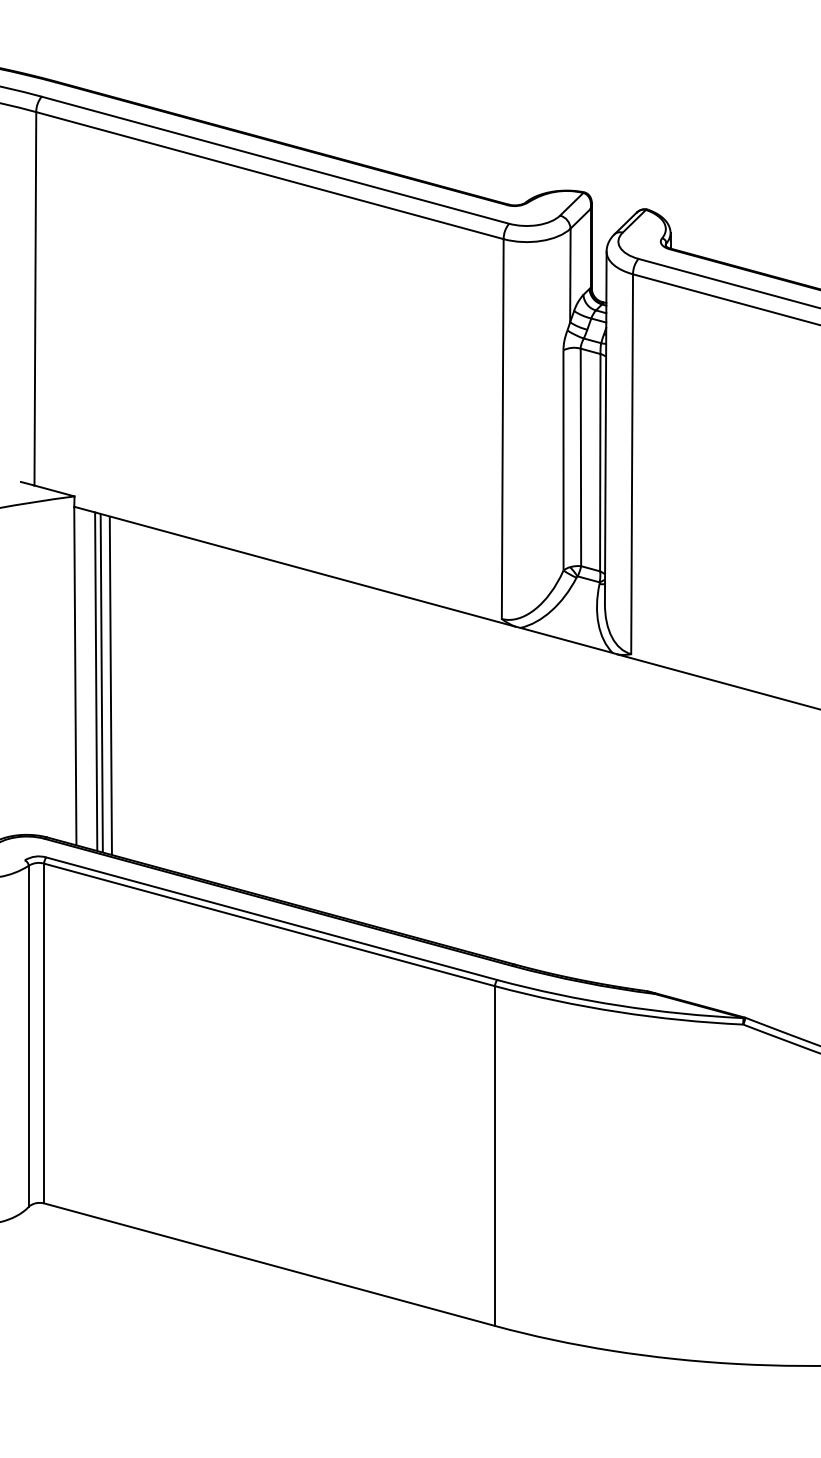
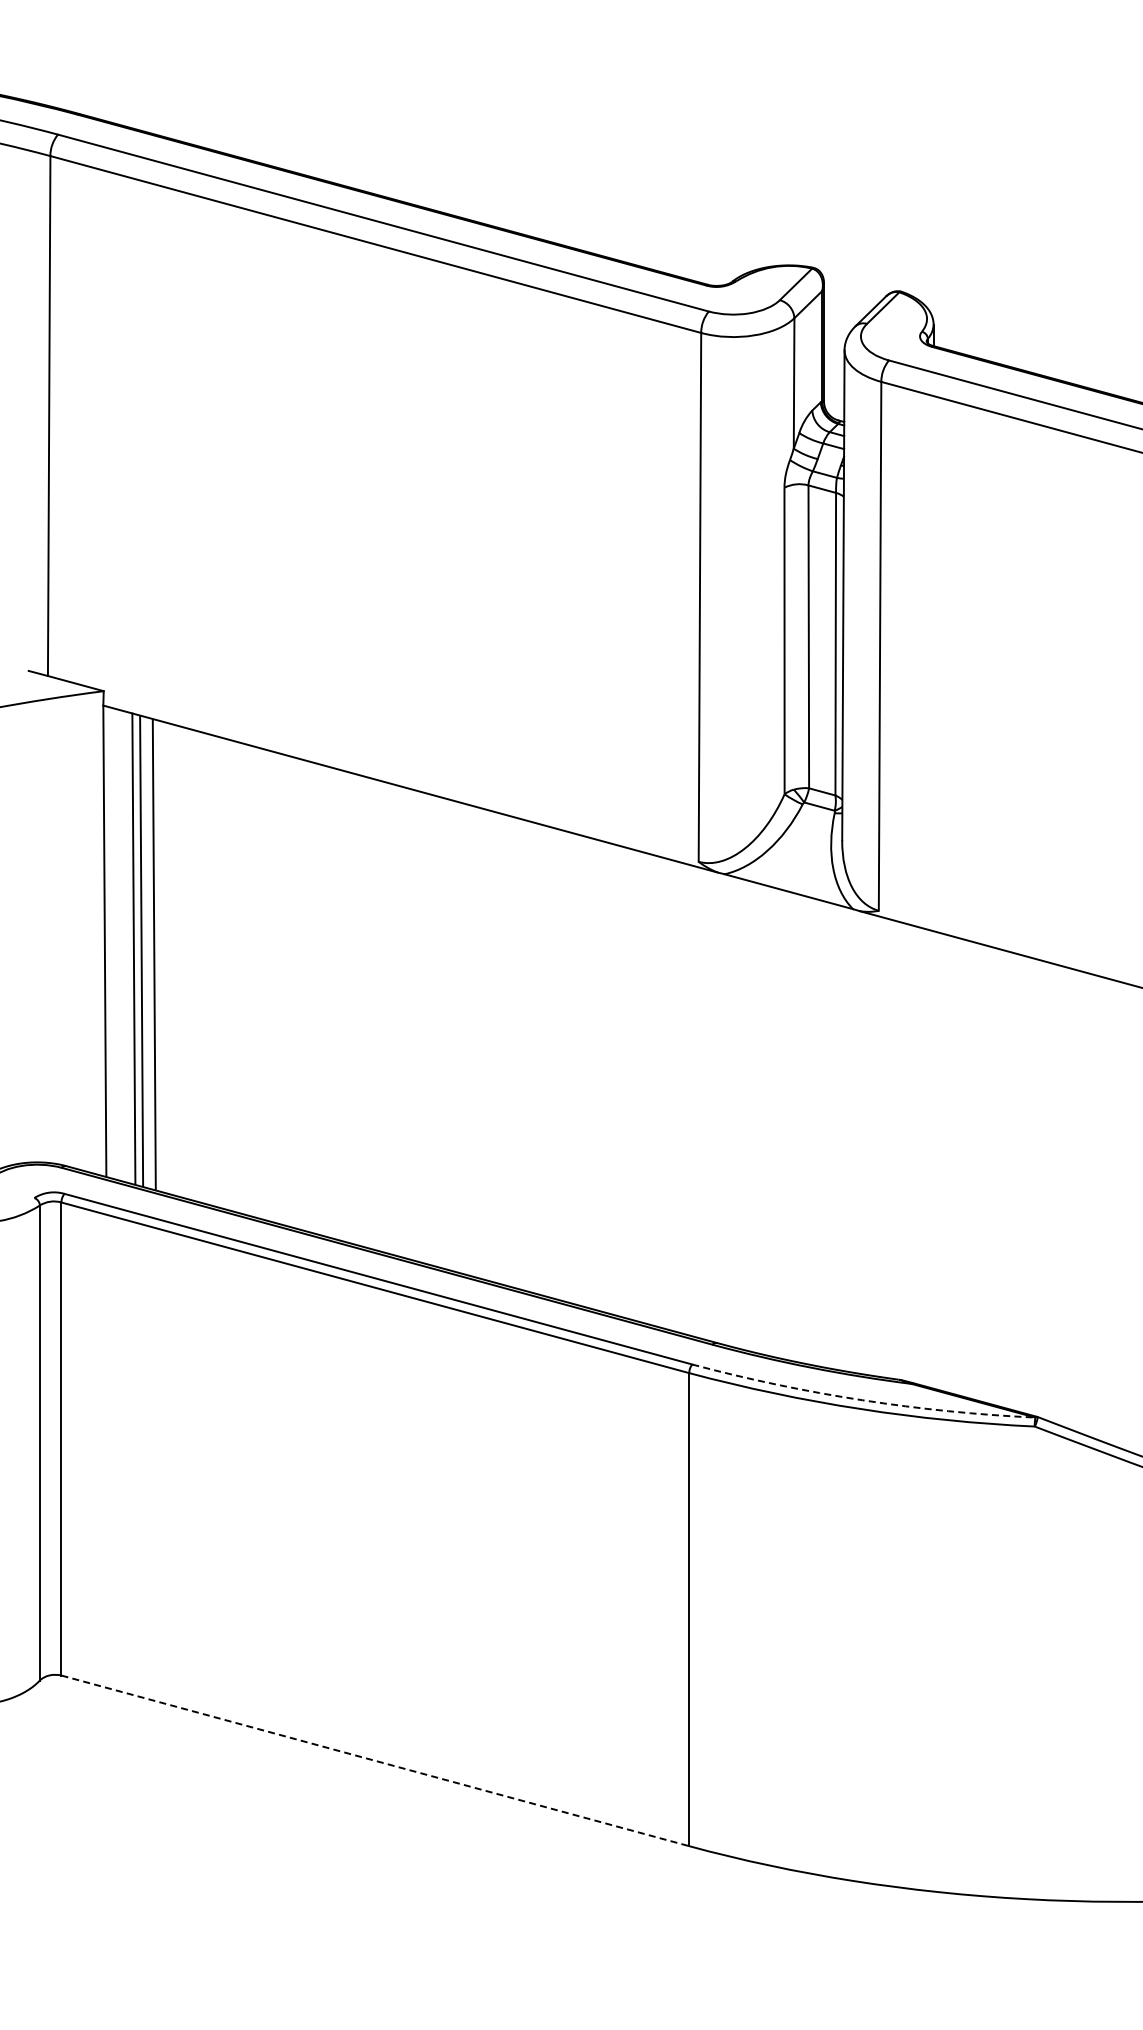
arc: (619, 1005) -> (862, 1400), solid -> dashed
line: (269, 1264) -> (375, 1760), solid -> dashed

